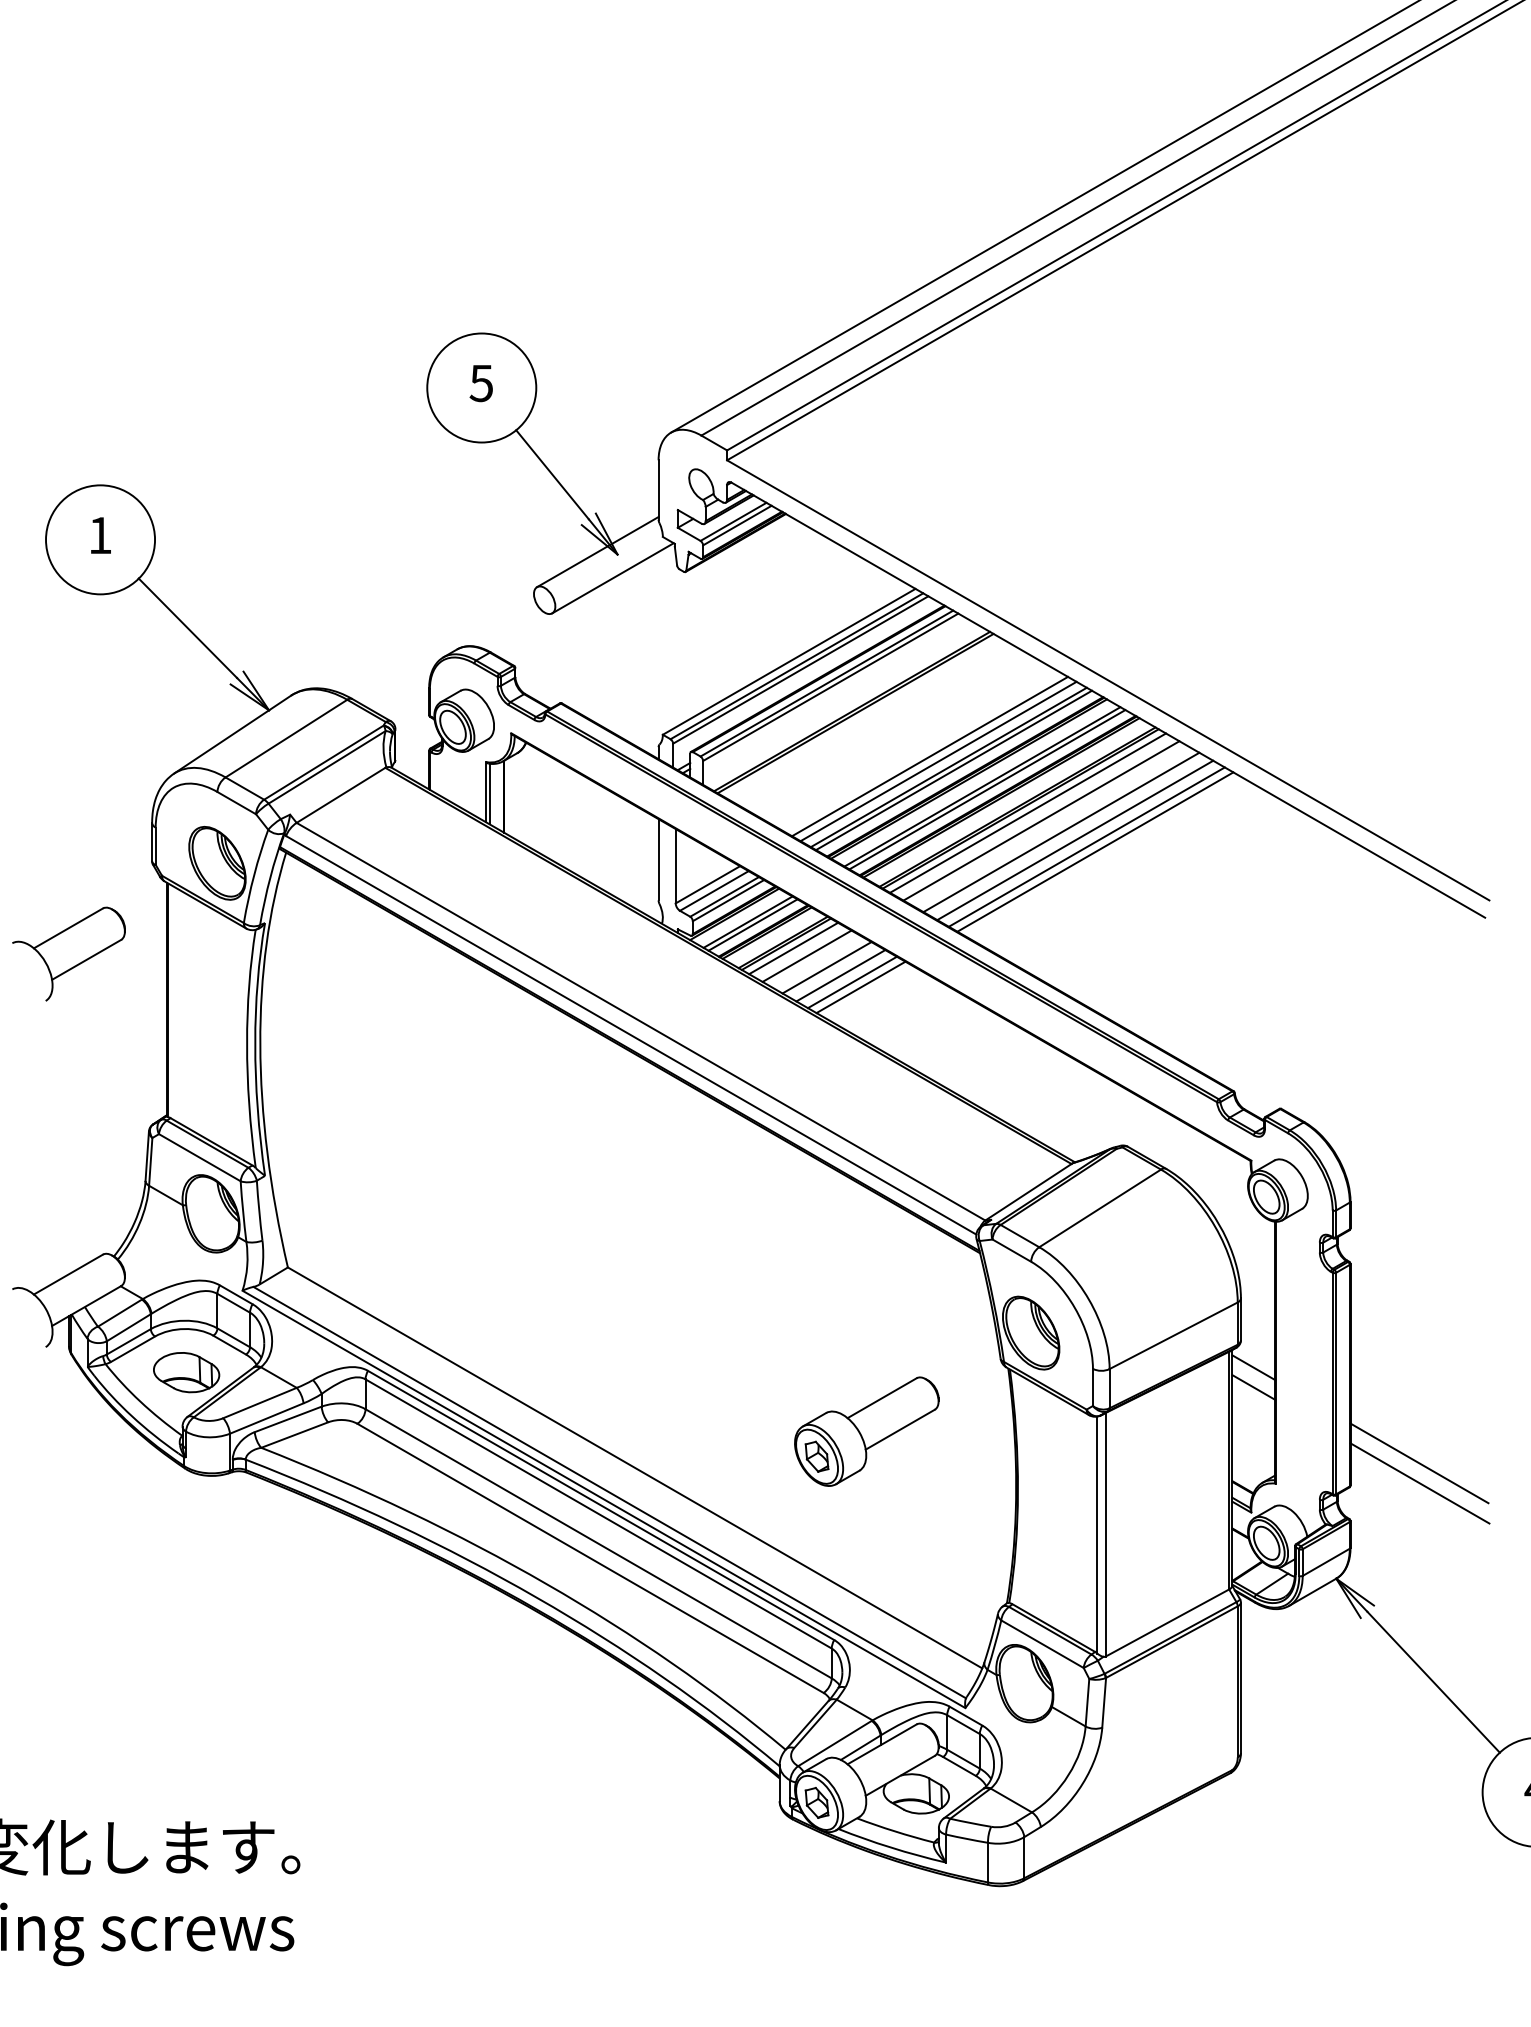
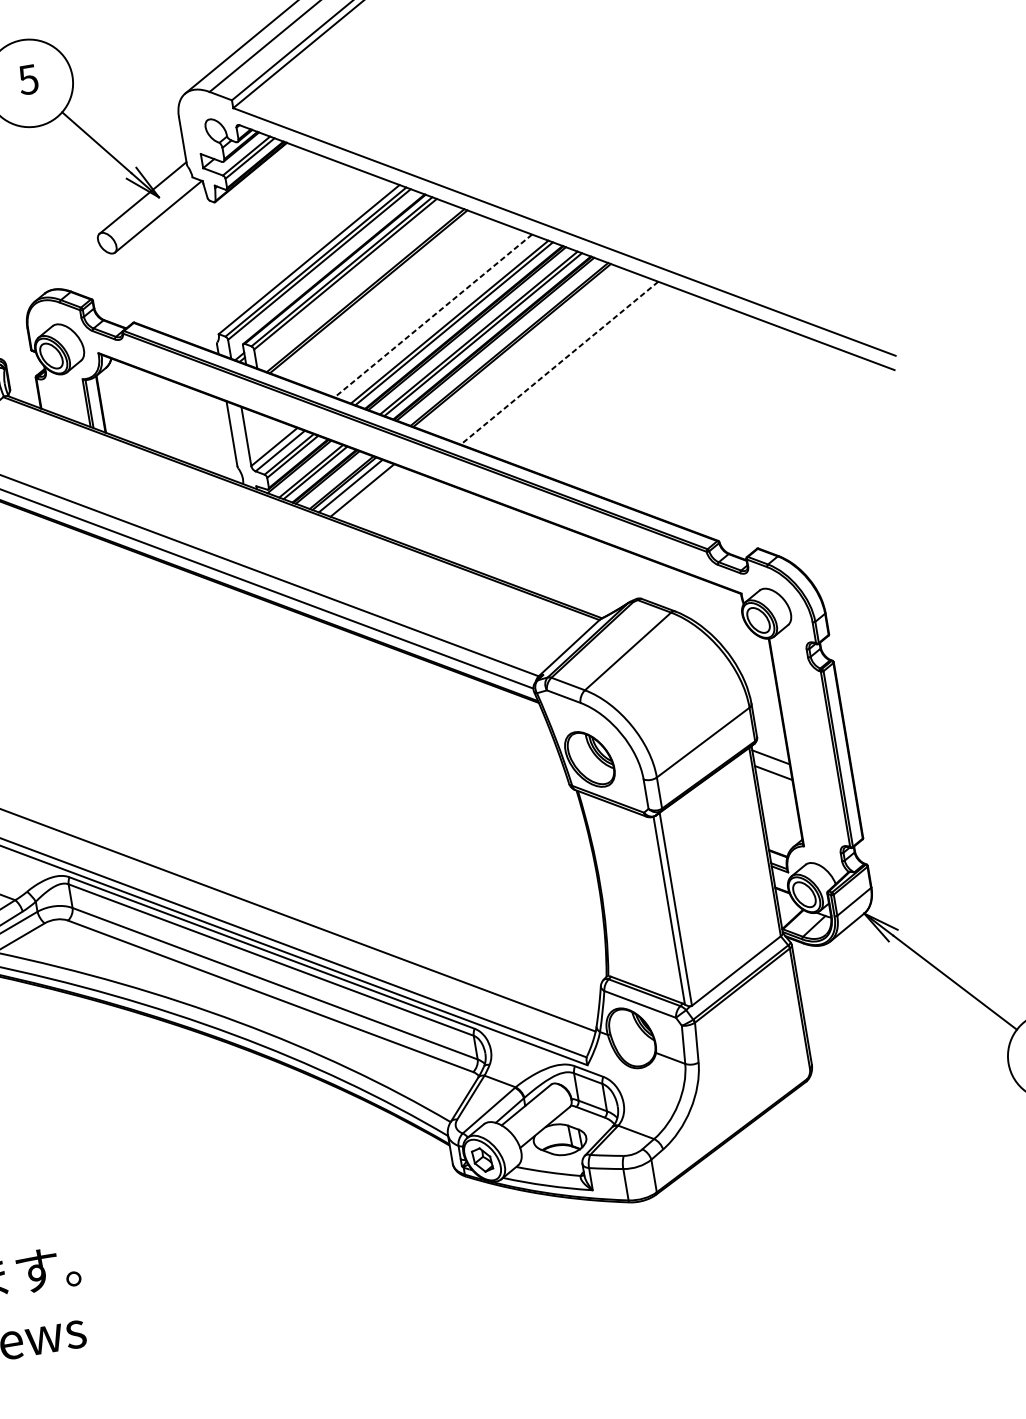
line: (929, 756) -> (432, 316), solid -> dashed
line: (938, 761) -> (440, 318), removed
line: (1028, 812) -> (518, 347), removed
line: (1041, 820) -> (530, 351), removed
line: (1061, 832) -> (547, 358), removed
line: (1074, 840) -> (558, 363), solid -> dashed
line: (1086, 846) -> (569, 366), removed
line: (1095, 851) -> (577, 369), removed
line: (826, 967) -> (379, 496), removed
line: (840, 975) -> (391, 501), removed
line: (851, 982) -> (401, 505), removed
line: (860, 987) -> (408, 508), removed
part: (866, 1431) -> (472, 859), removed
line: (1419, 1463) -> (914, 811), removed
line: (1419, 1483) -> (917, 827), removed

